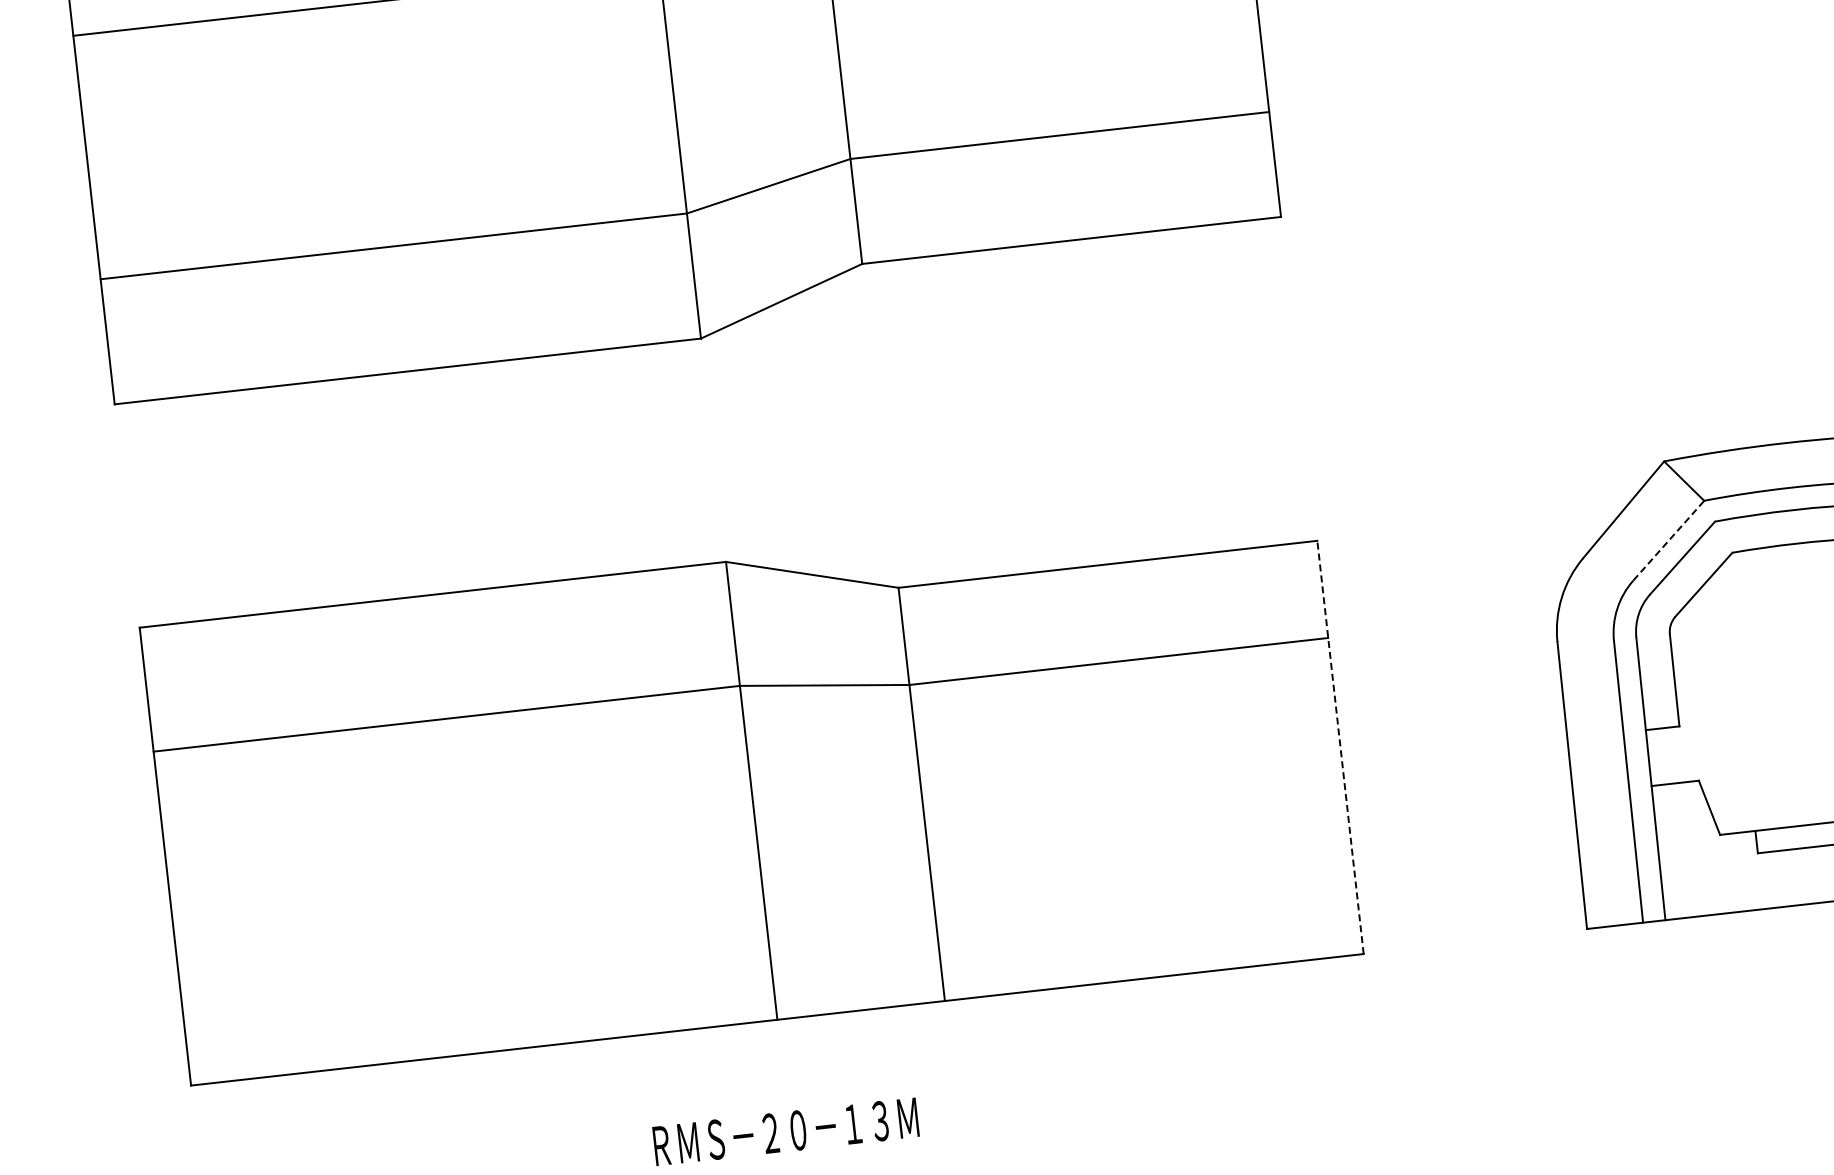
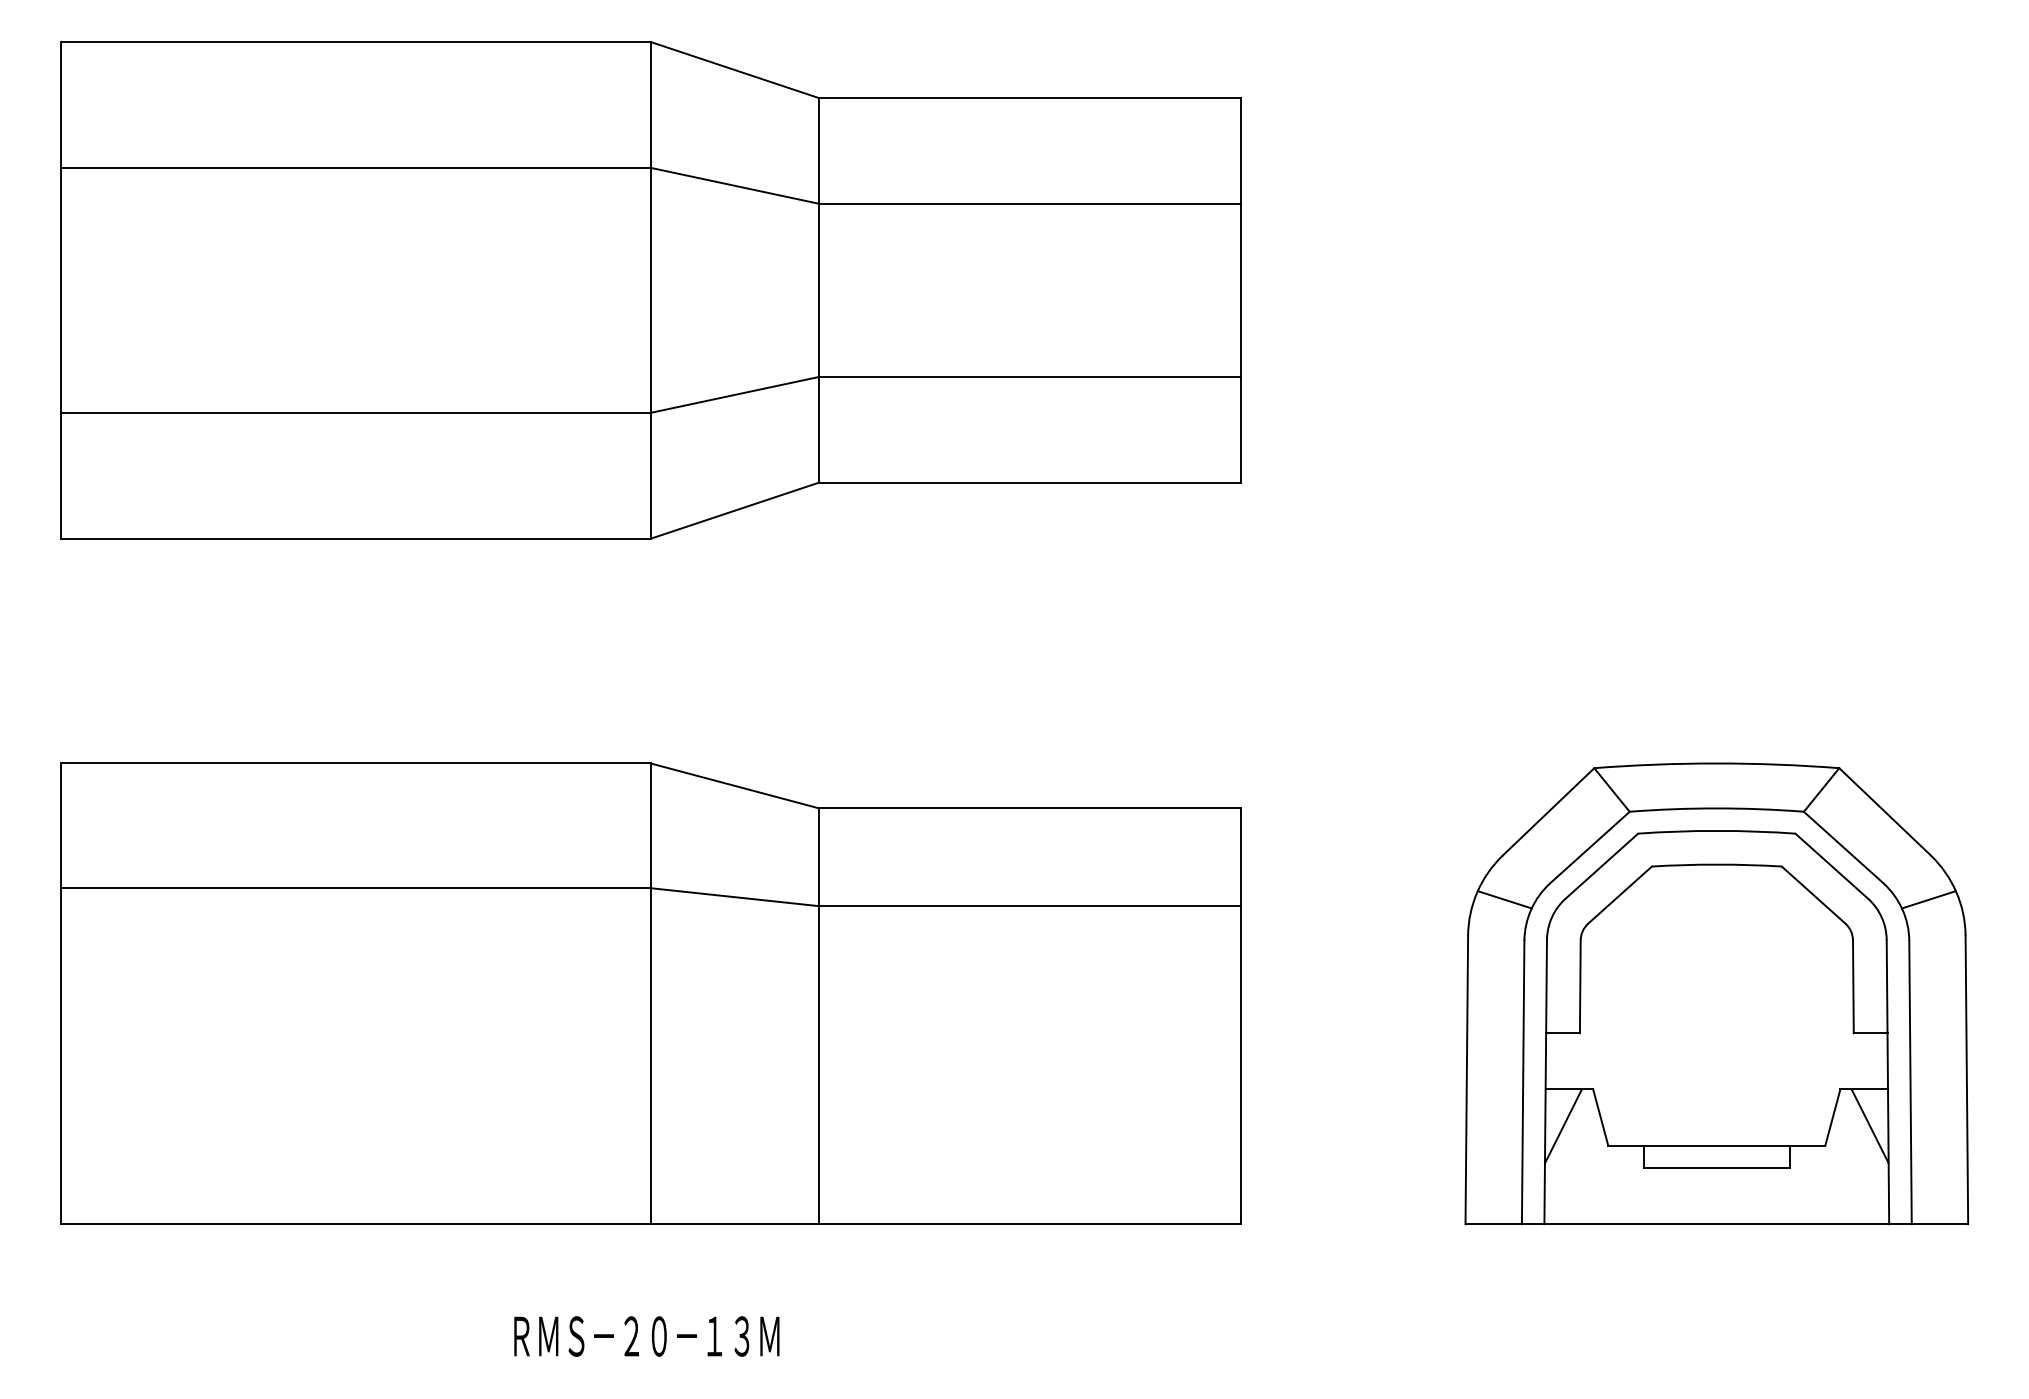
line: (1669, 540) -> (1590, 847), dashed -> solid
line: (1589, 601) -> (1504, 899), added
line: (1340, 747) -> (1240, 1016), dashed -> solid
line: (1672, 821) -> (1562, 1126), added

